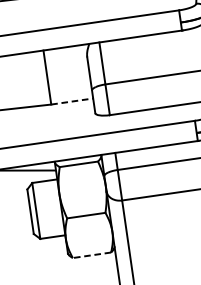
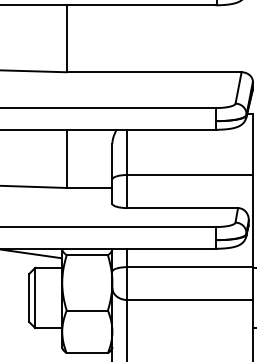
line: (71, 102) -> (89, 188), dashed -> solid
line: (92, 255) -> (87, 353), dashed -> solid

